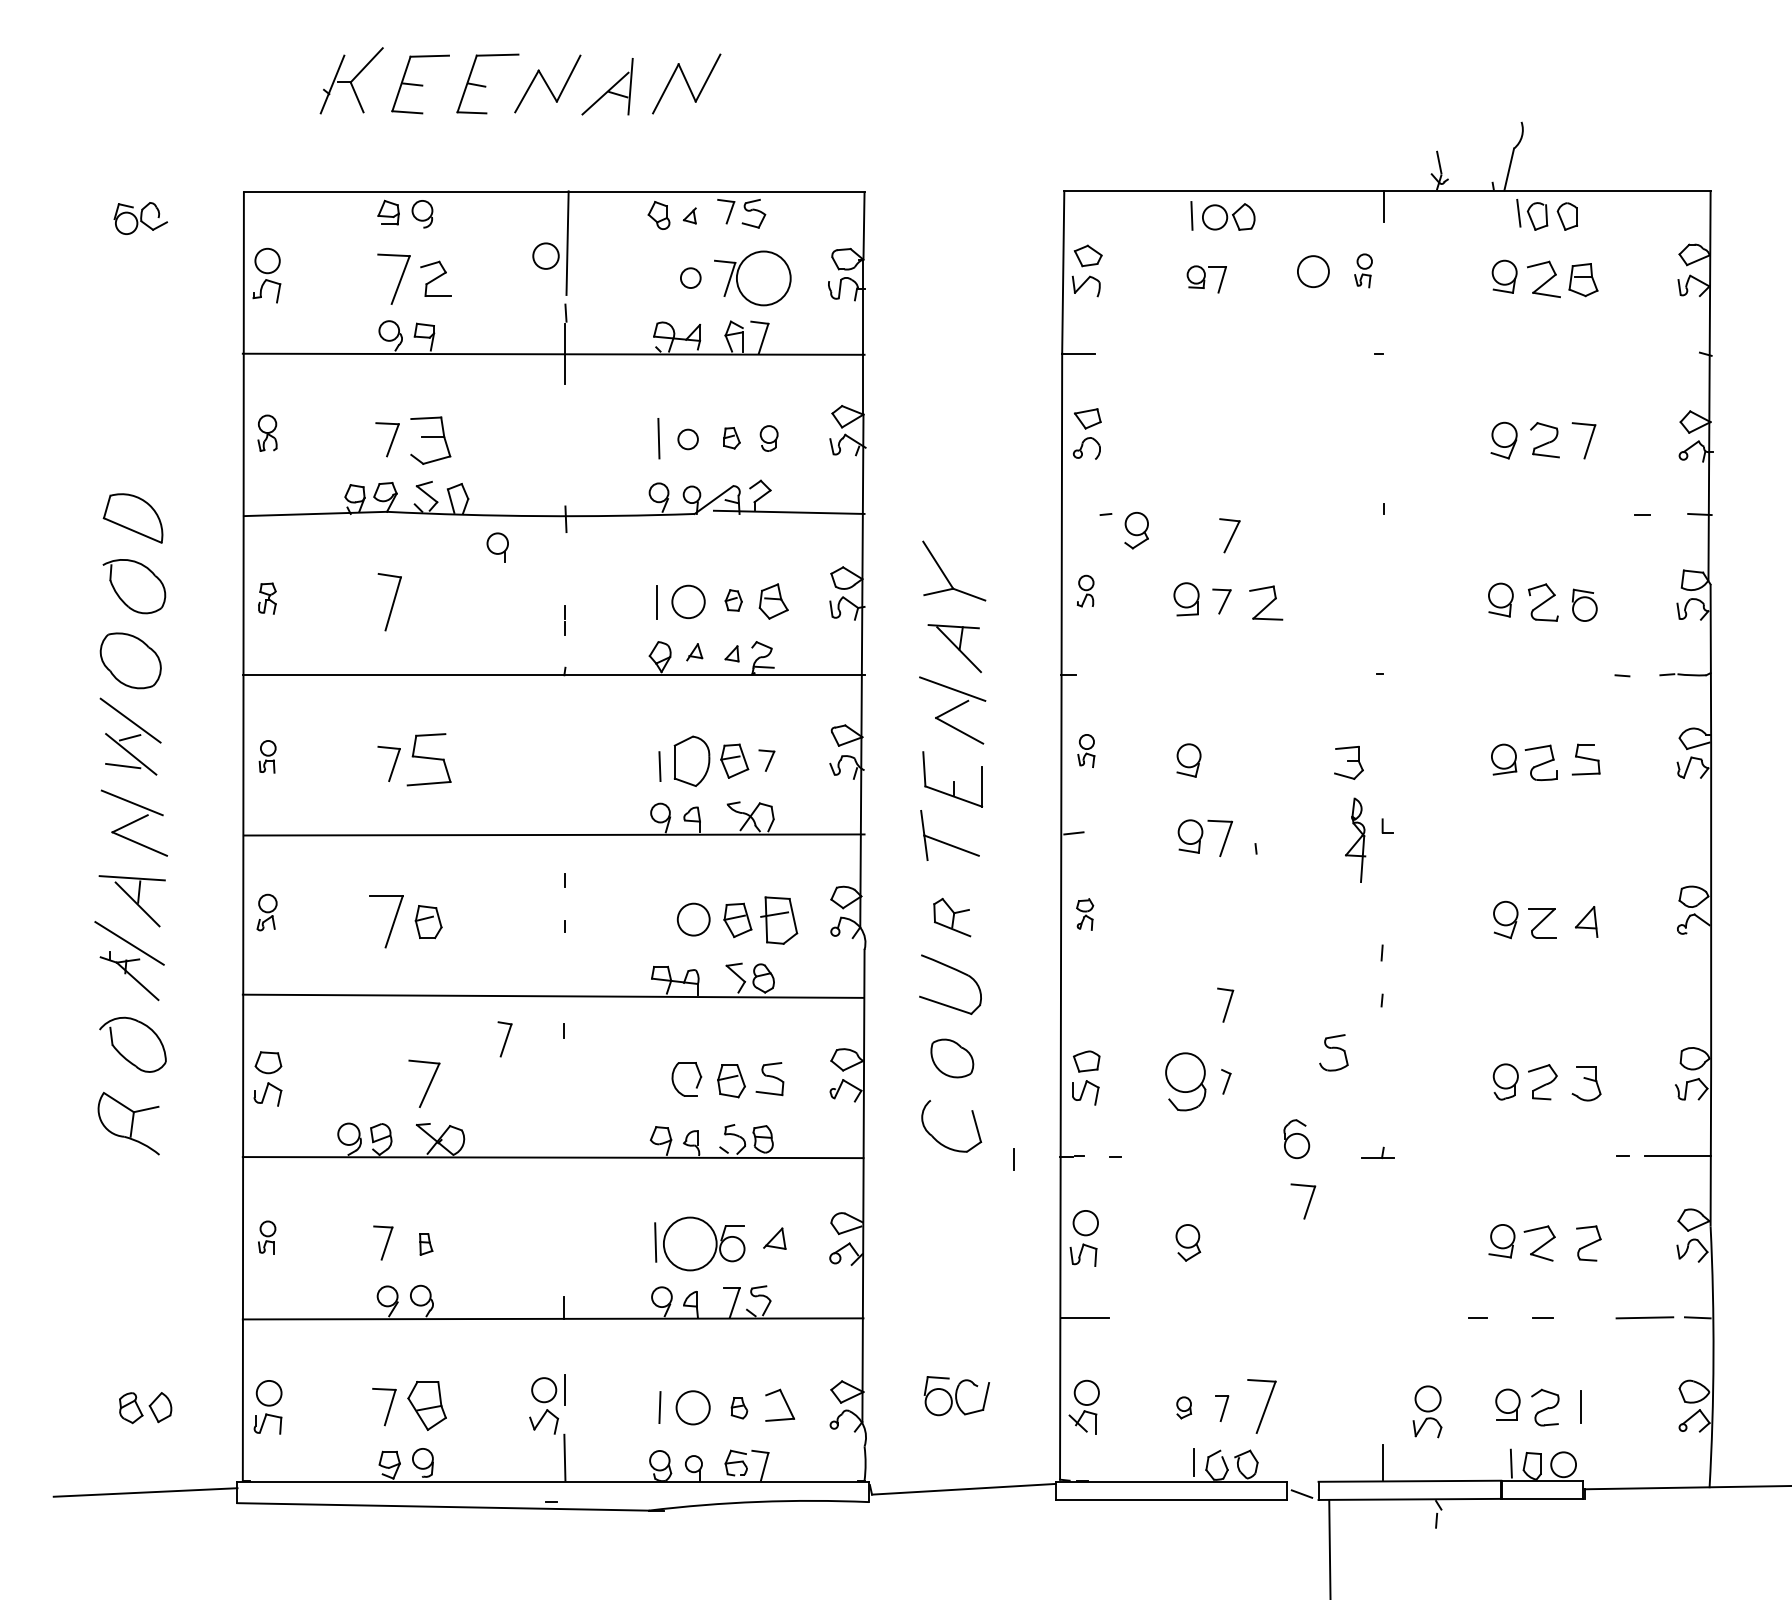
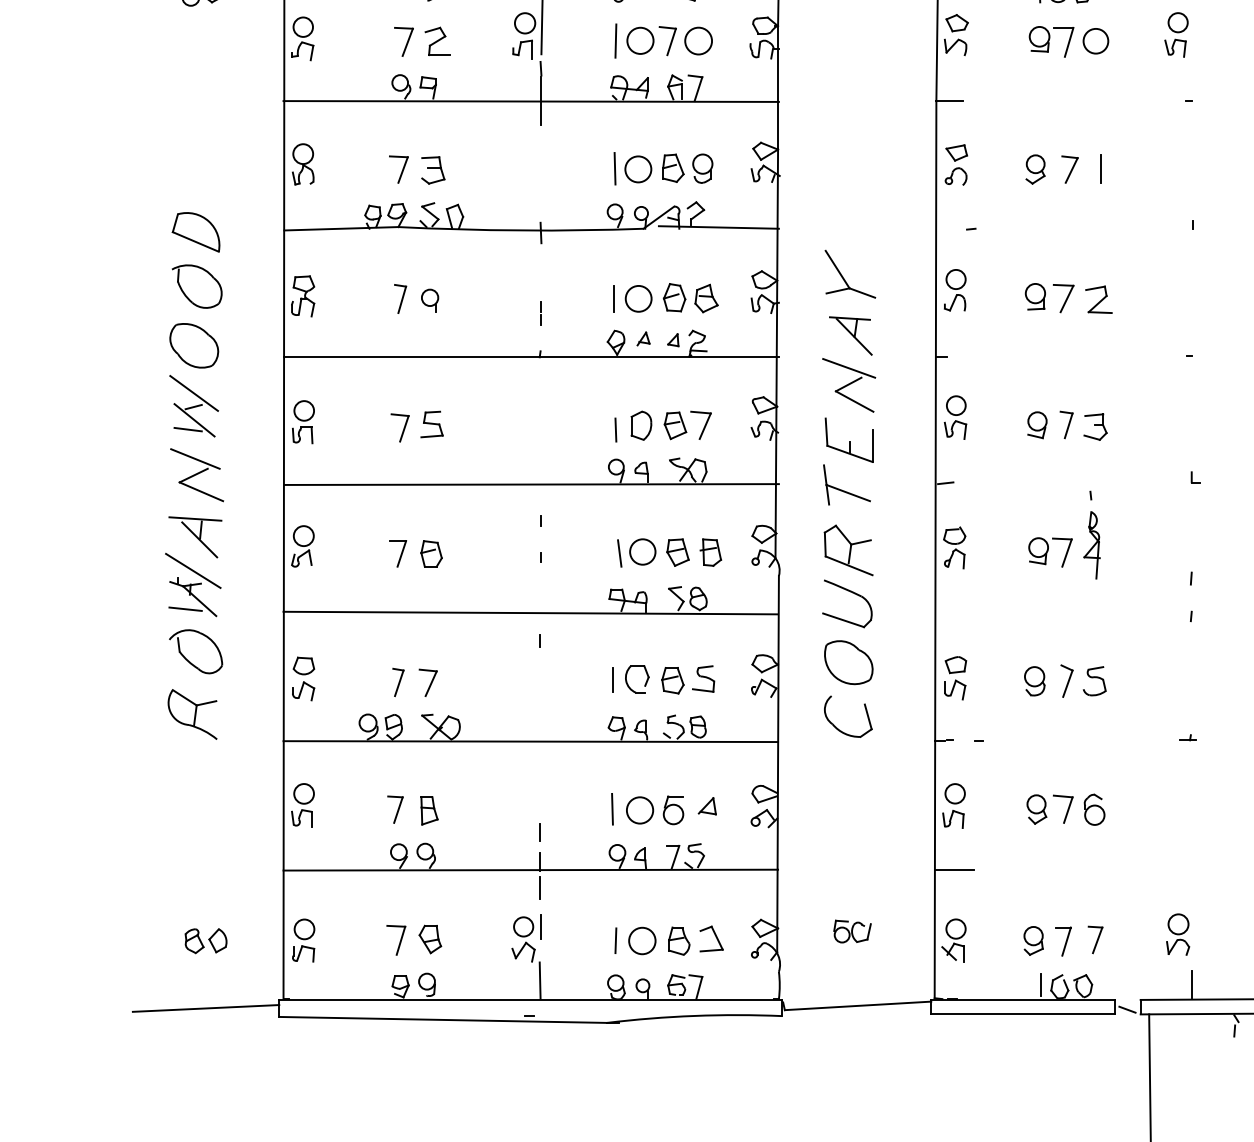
part: (1363, 270) -> (1176, 34), size x1.67
circle: (1313, 271) -> (1095, 41), moved
circle: (690, 277) -> (640, 40), size x1.67
line: (659, 278) -> (615, 41), added
circle: (763, 278) -> (698, 41), size x0.62
part: (393, 279) -> (403, 41), size x0.71
part: (1206, 279) -> (1051, 41), size x1.43
part: (542, 288) -> (522, 49), added
part: (267, 433) -> (303, 164), size x1.43
part: (731, 438) -> (672, 168), size x1.67
part: (769, 438) -> (703, 168), size x1.43
line: (1268, 438) -> (1100, 168), added
circle: (687, 439) -> (637, 169), size x1.67
part: (430, 440) -> (433, 170), size x0.71
part: (1136, 530) -> (1035, 169), moved
part: (1229, 535) -> (1069, 169), moved
part: (497, 547) -> (429, 300), moved
part: (1085, 590) -> (954, 289), size x1.67
part: (267, 598) -> (303, 296), size x1.67
part: (733, 600) -> (674, 297), size x1.67
part: (389, 601) -> (400, 298), size x0.62
part: (1221, 601) -> (1063, 298), size x1.43
part: (1086, 750) -> (955, 417), size x1.67
part: (267, 756) -> (303, 422), size x1.67
part: (429, 759) -> (432, 424), size x0.62
part: (691, 760) -> (641, 425), size x0.71
part: (766, 760) -> (700, 425), size x1.67
part: (1348, 762) -> (1095, 426), moved
part: (1205, 838) -> (1050, 552), moved
part: (1355, 839) -> (1092, 544), moved
part: (266, 912) -> (302, 546), size x1.43
part: (1084, 914) -> (954, 547), size x1.67
part: (952, 917) -> (848, 550), size x1.67
part: (778, 919) -> (710, 551), size x0.71
line: (664, 921) -> (619, 553), added
part: (386, 922) -> (397, 554), size x0.62
line: (119, 991) -> (185, 609), added
part: (1225, 1004) -> (1066, 424), moved
part: (504, 1039) -> (397, 682), moved
part: (1333, 1052) -> (1094, 680), moved
part: (952, 1058) -> (848, 662), size x1.43
line: (656, 1080) -> (613, 680), added
part: (1185, 1081) -> (1034, 680), size x0.62
part: (1226, 1081) -> (1067, 680), size x1.67
part: (424, 1083) -> (428, 682), size x0.71
part: (1296, 1139) -> (1094, 810), moved
part: (1377, 1152) -> (1187, 737), size x0.62
line: (1013, 1159) -> (539, 832), moved
part: (1303, 1201) -> (1063, 809), moved
part: (266, 1237) -> (302, 805), size x1.67
circle: (689, 1243) -> (639, 810), size x0.62
part: (426, 1244) -> (429, 810), size x1.67
line: (564, 1340) -> (539, 887), added
part: (956, 1395) -> (852, 931), size x0.71
part: (426, 1405) -> (429, 939), size x0.71
part: (1261, 1406) -> (1095, 939), size x0.62
part: (1183, 1407) -> (1033, 940), size x1.67
part: (739, 1408) -> (679, 941), size x1.67
part: (1221, 1408) -> (1063, 941), size x1.43
part: (1427, 1411) -> (1178, 934), moved

